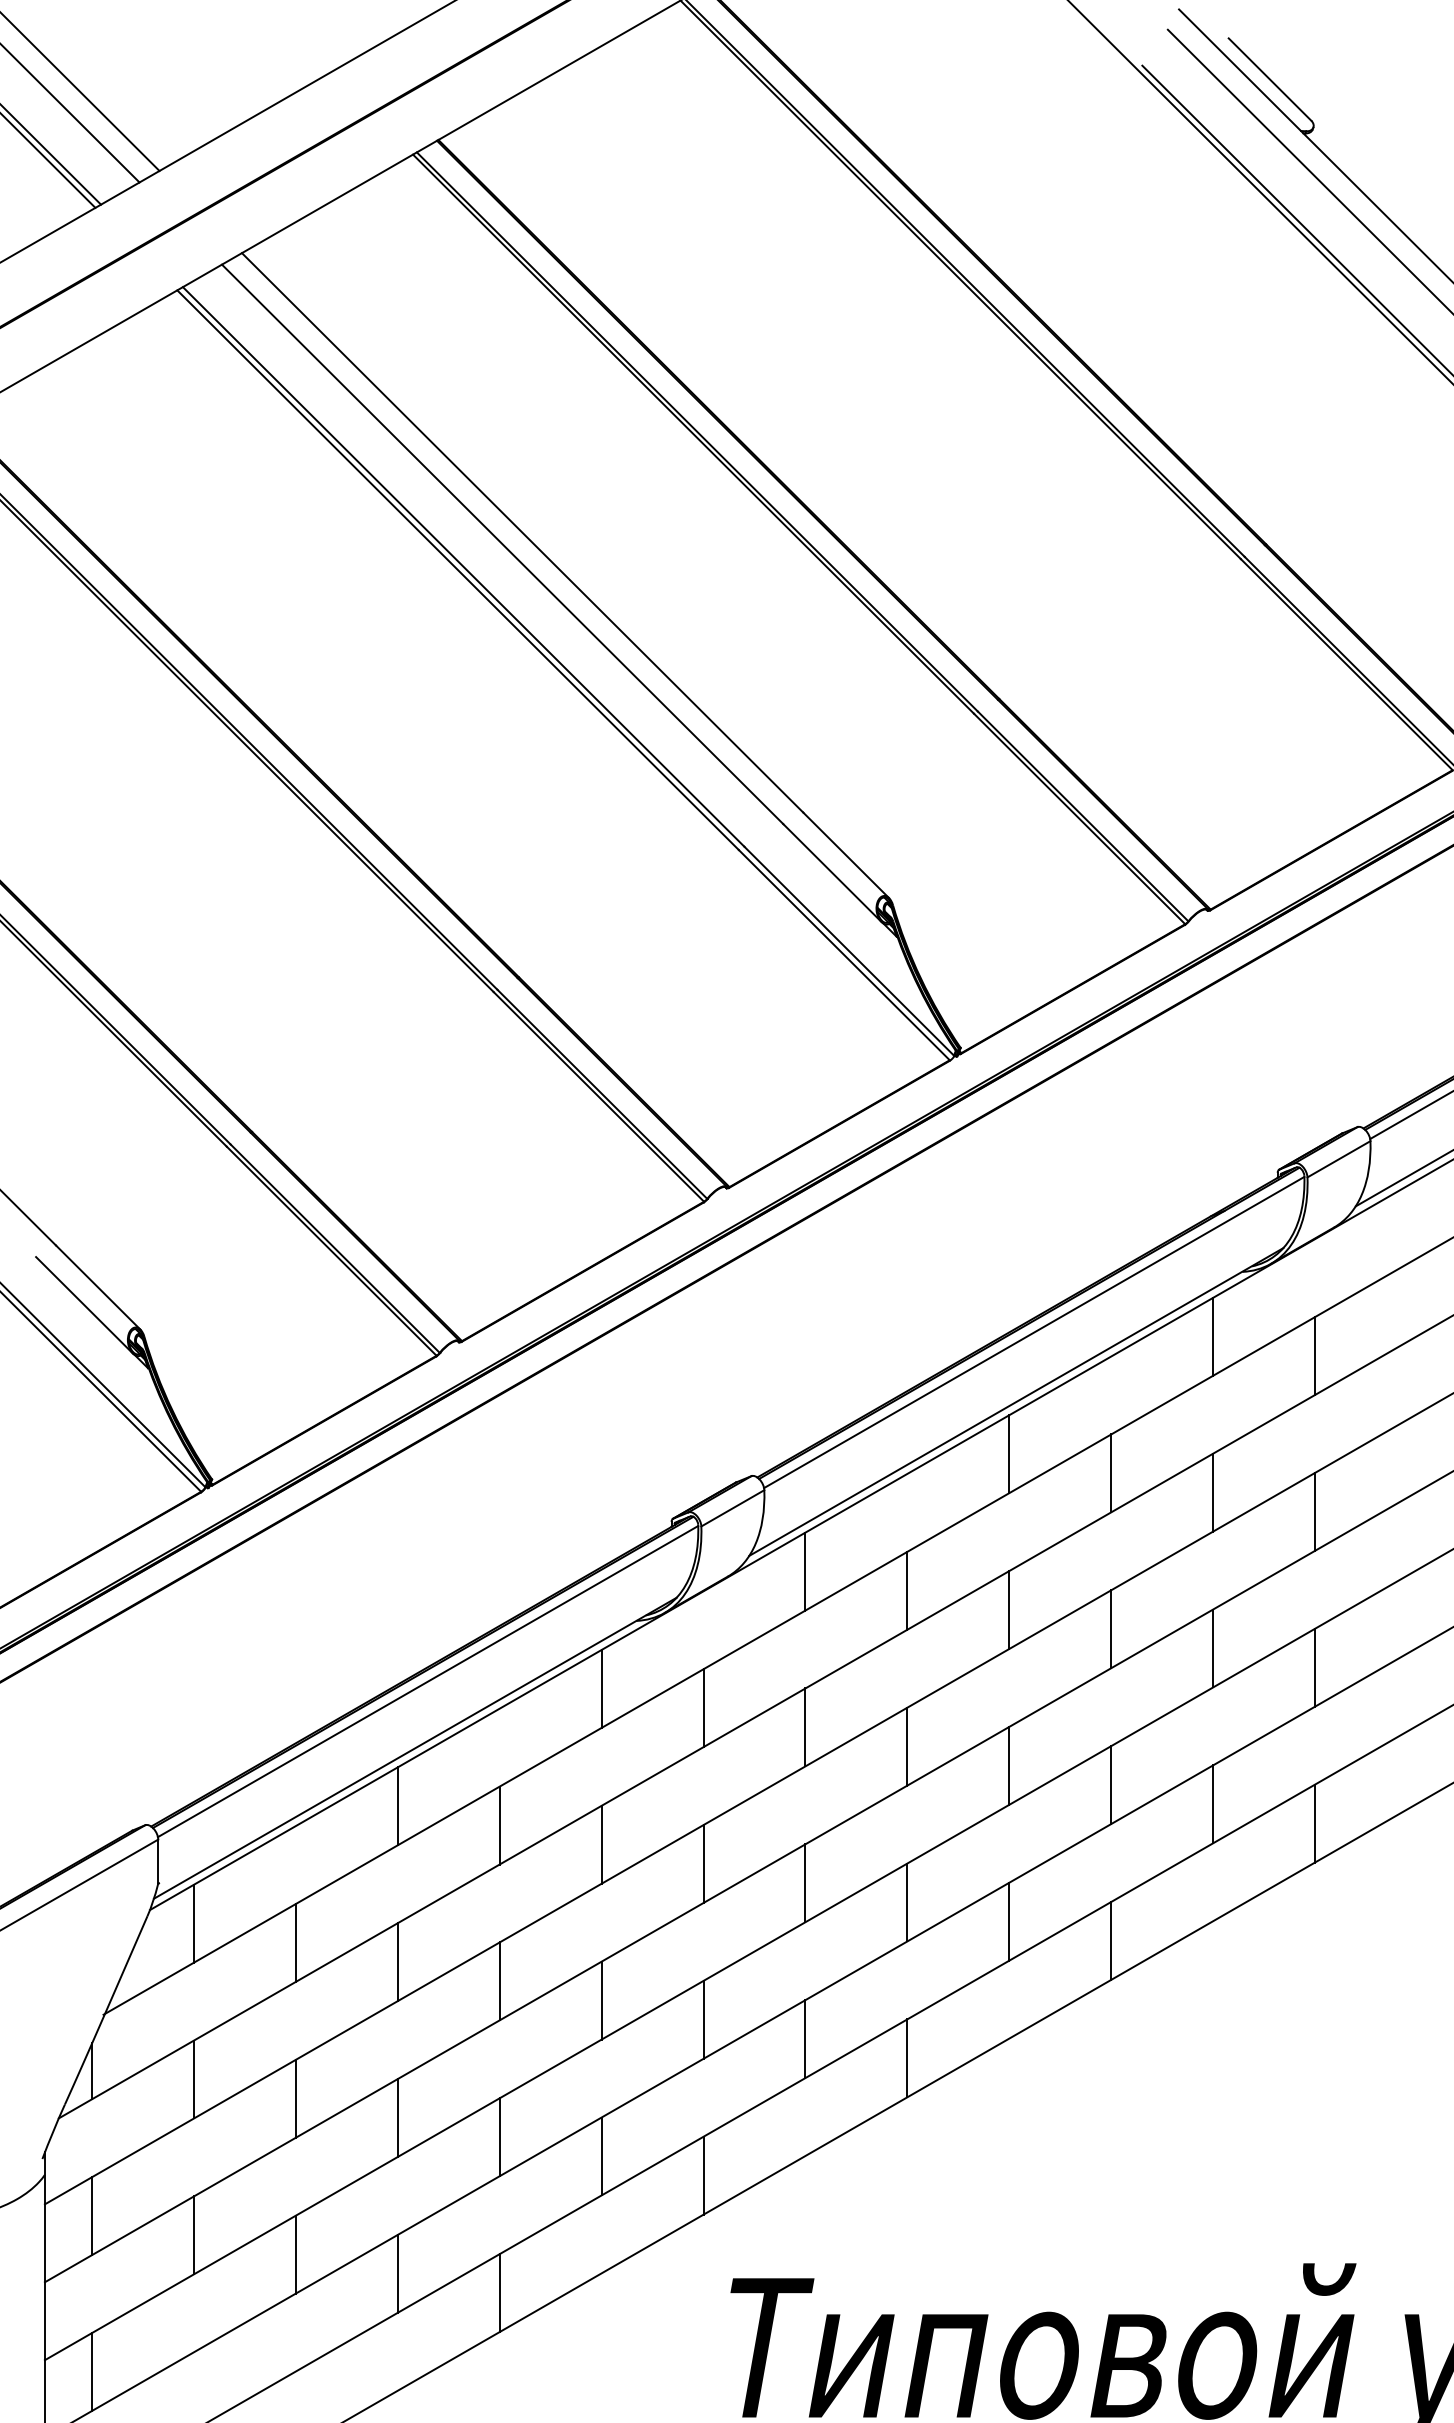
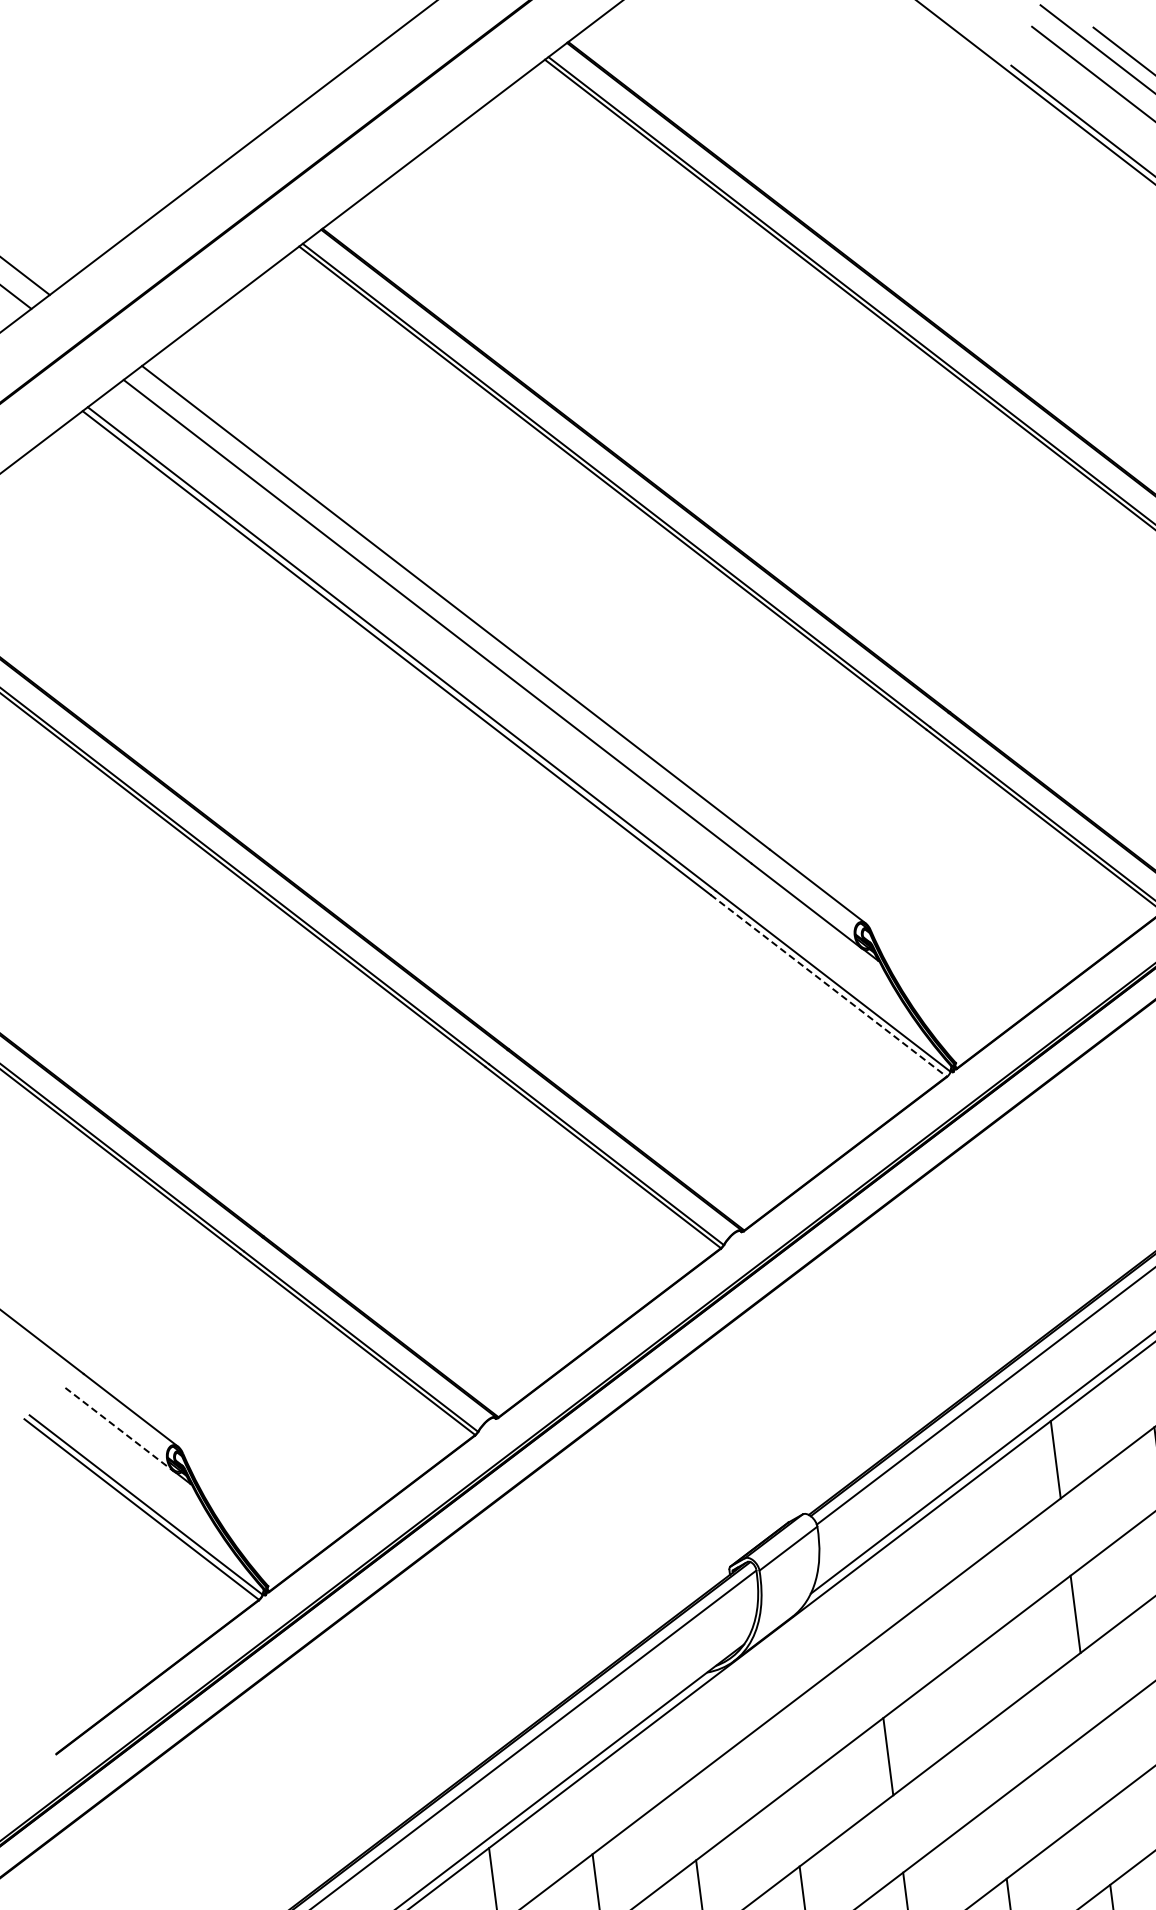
line: (844, 955) -> (828, 986), solid -> dashed
line: (84, 1305) -> (119, 1429), solid -> dashed
line: (805, 1571) -> (868, 1602), removed
line: (907, 1590) -> (972, 1607), removed
line: (601, 1688) -> (681, 1744), removed
line: (703, 1708) -> (784, 1750), removed
line: (907, 1746) -> (991, 1762), removed
line: (1009, 1765) -> (1095, 1768), removed

